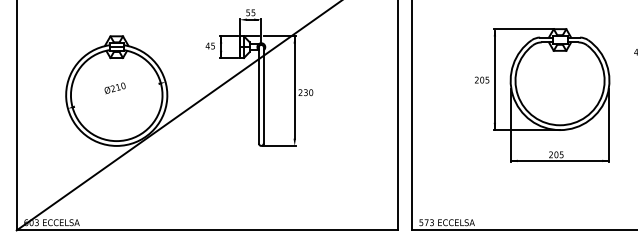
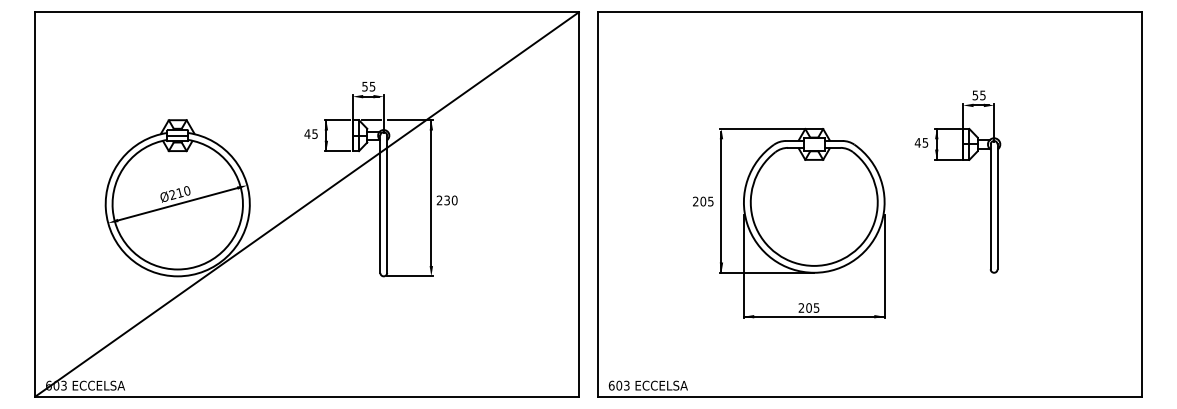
line: (116, 95) -> (177, 204), added
part: (542, 95) -> (789, 223), moved
text: (424, 222) -> (615, 385), 573 -> 603

